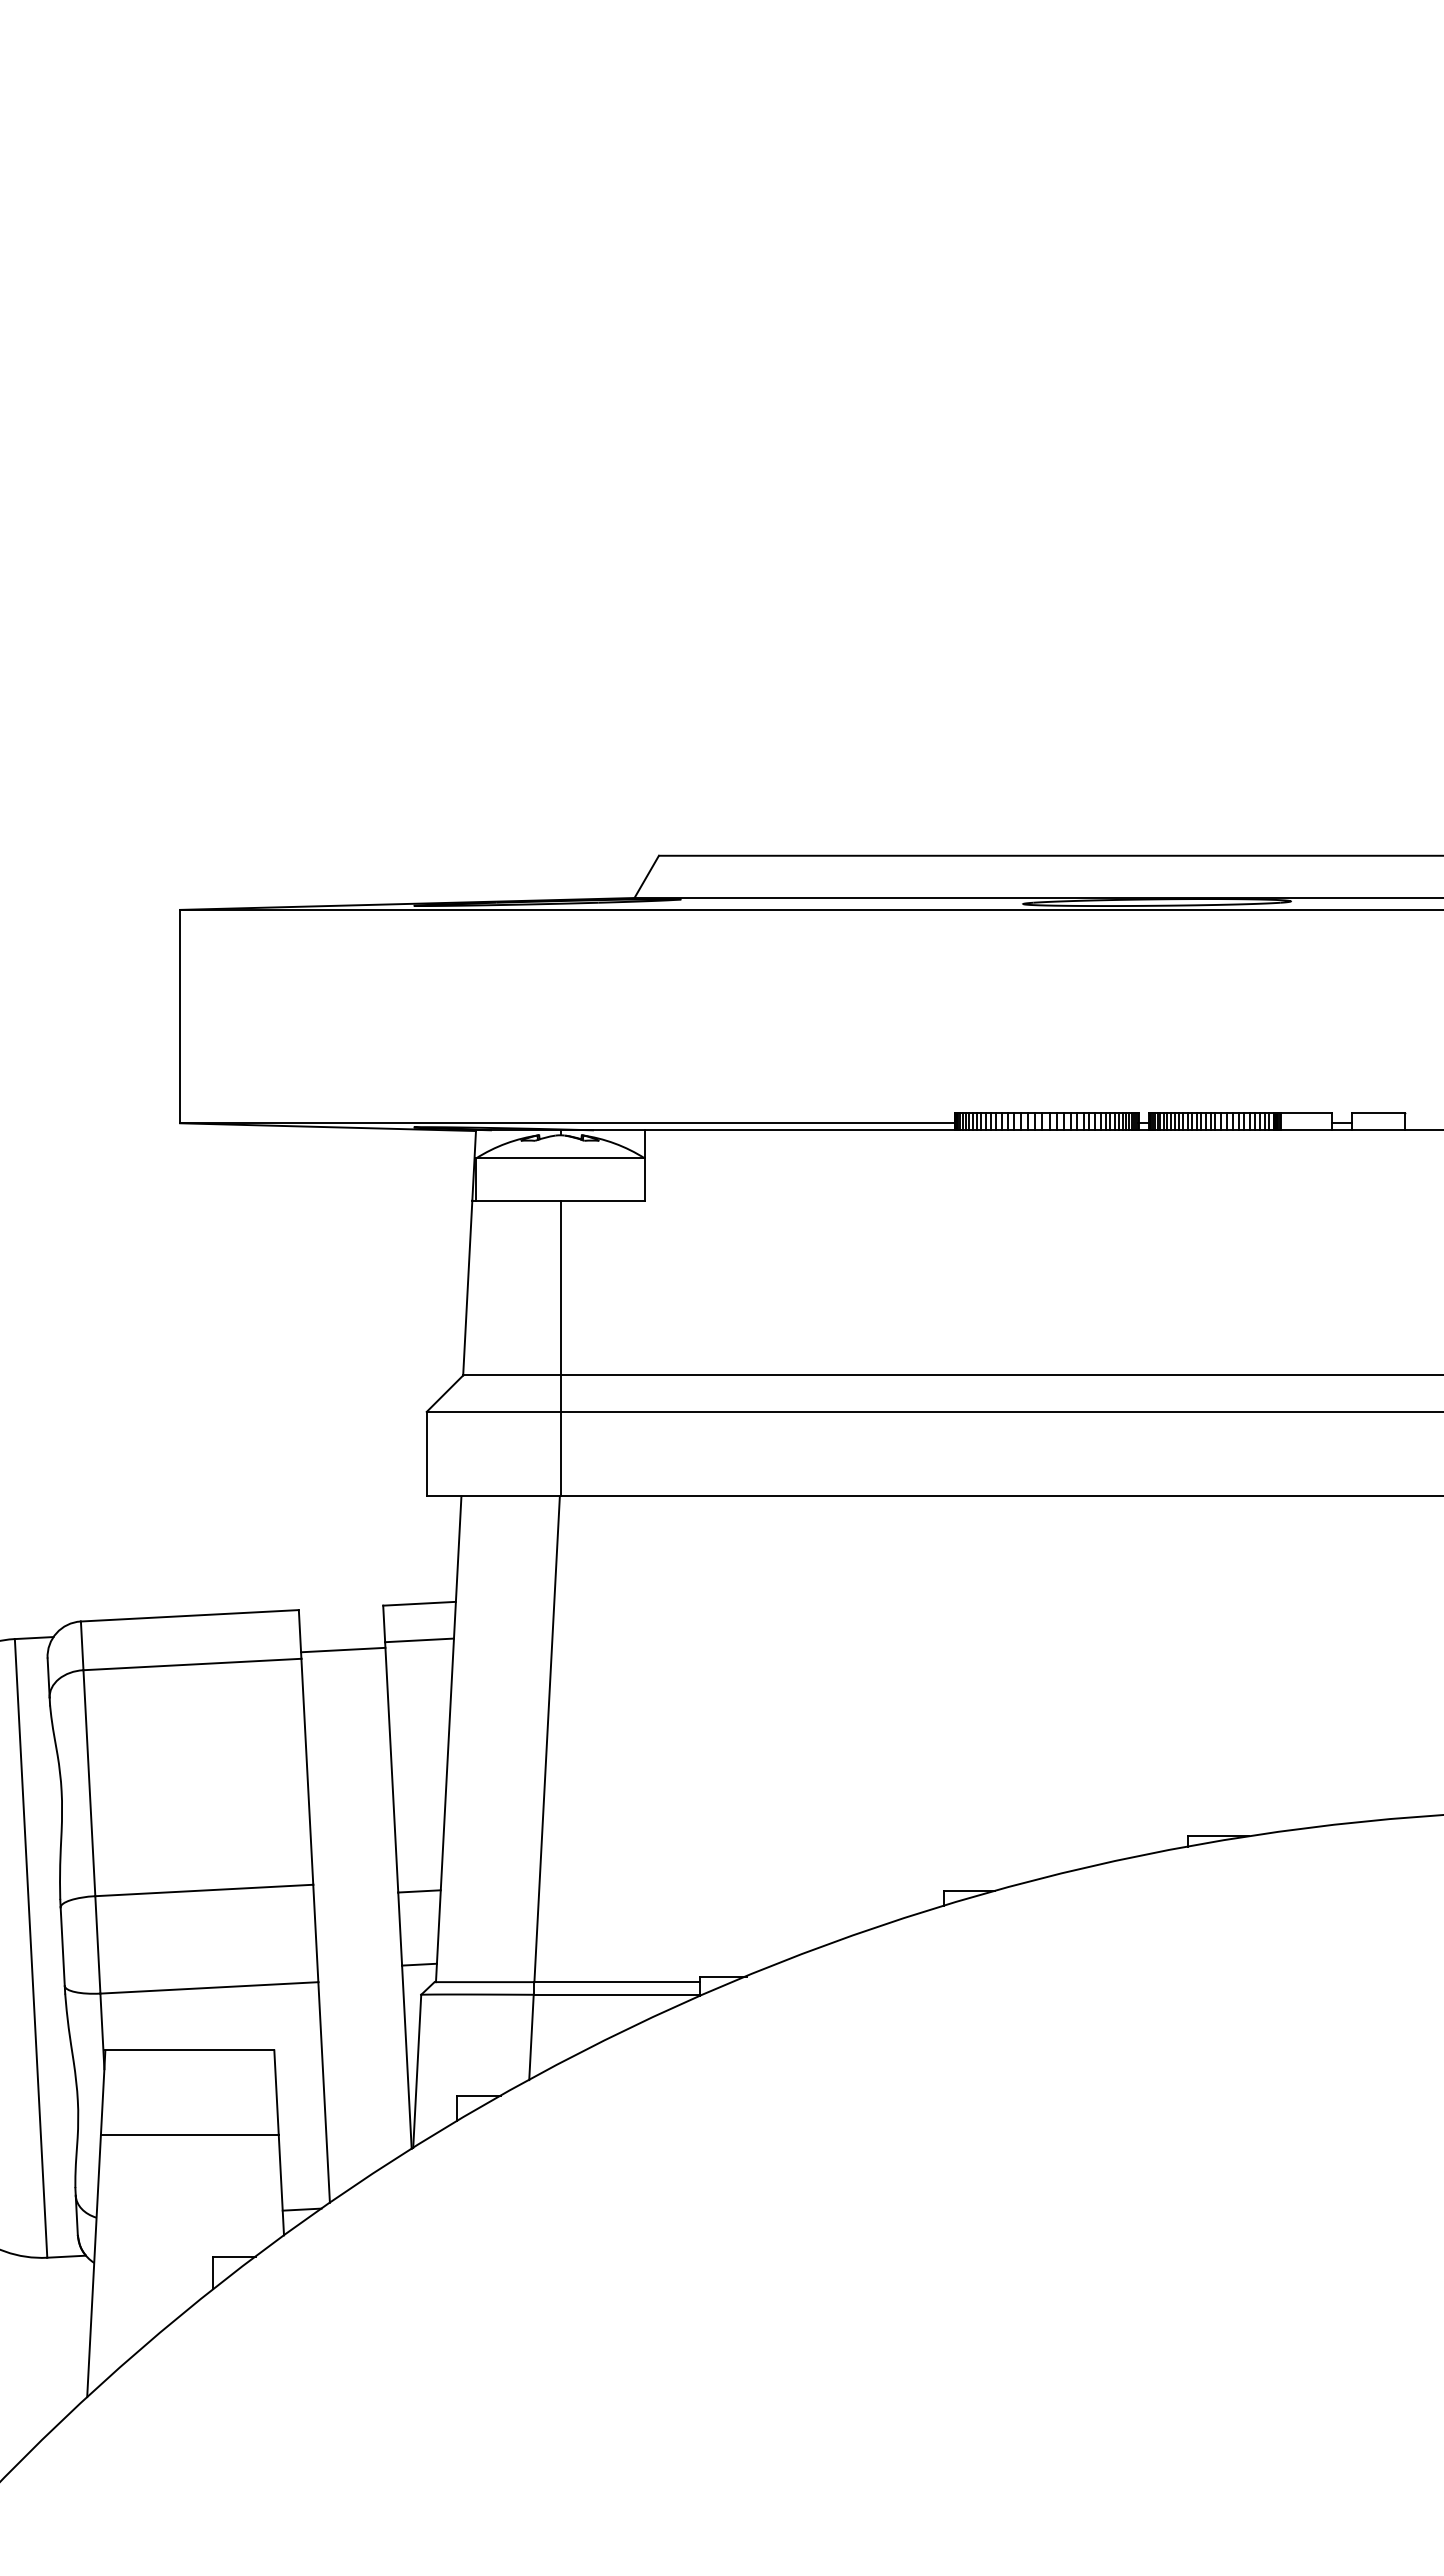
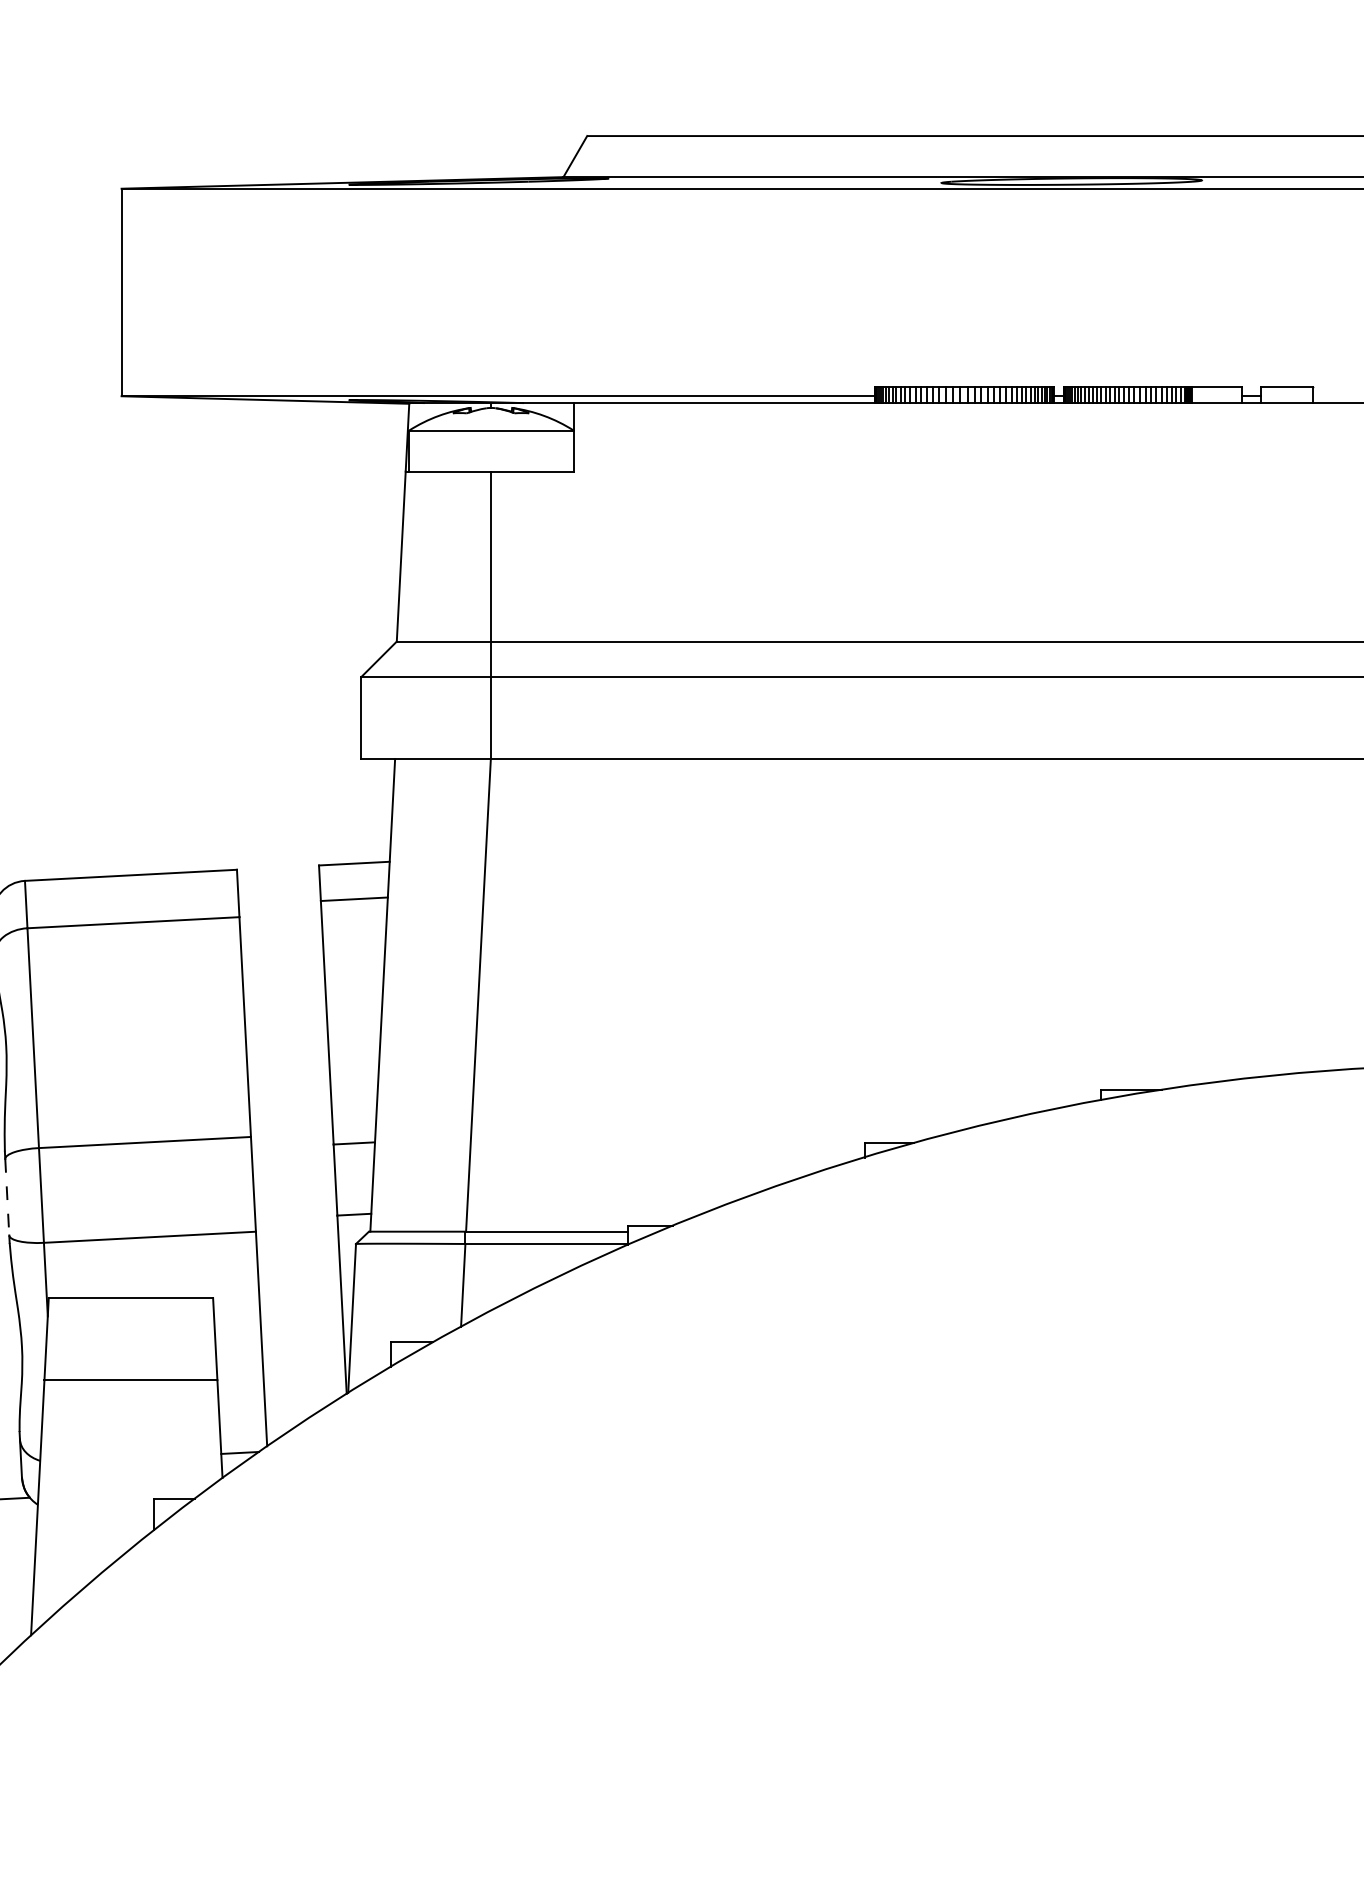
line: (343, 1649) -> (280, 908), removed
line: (62, 1947) -> (7, 1197), solid -> dashed

